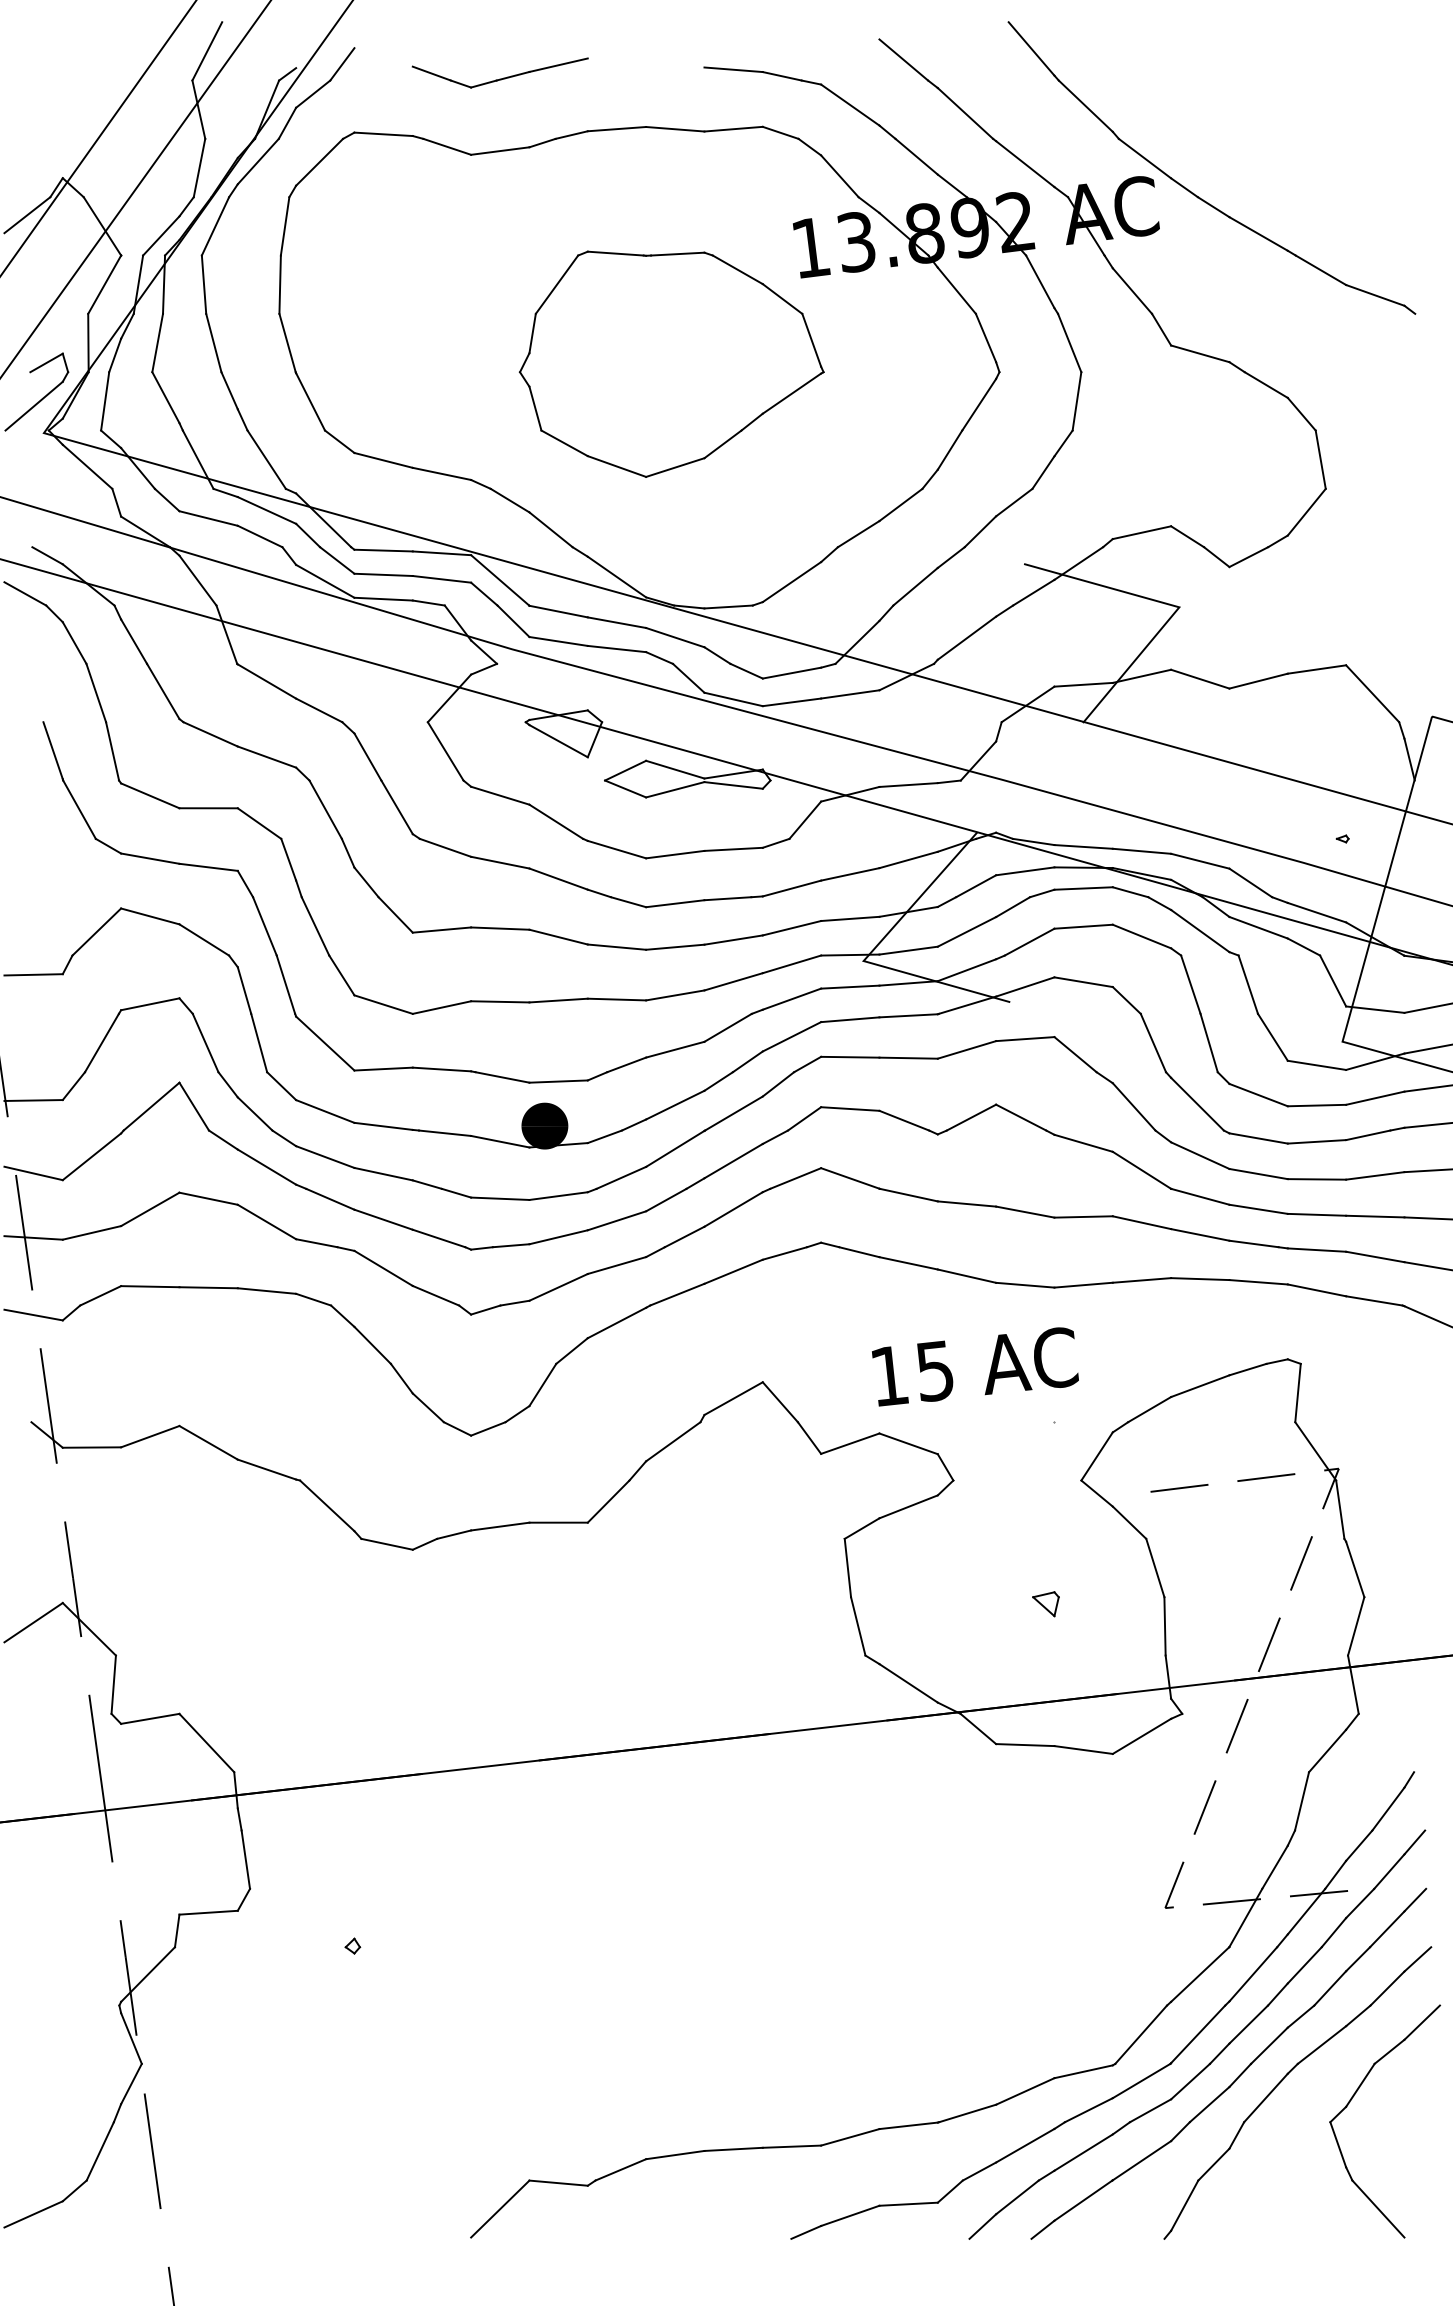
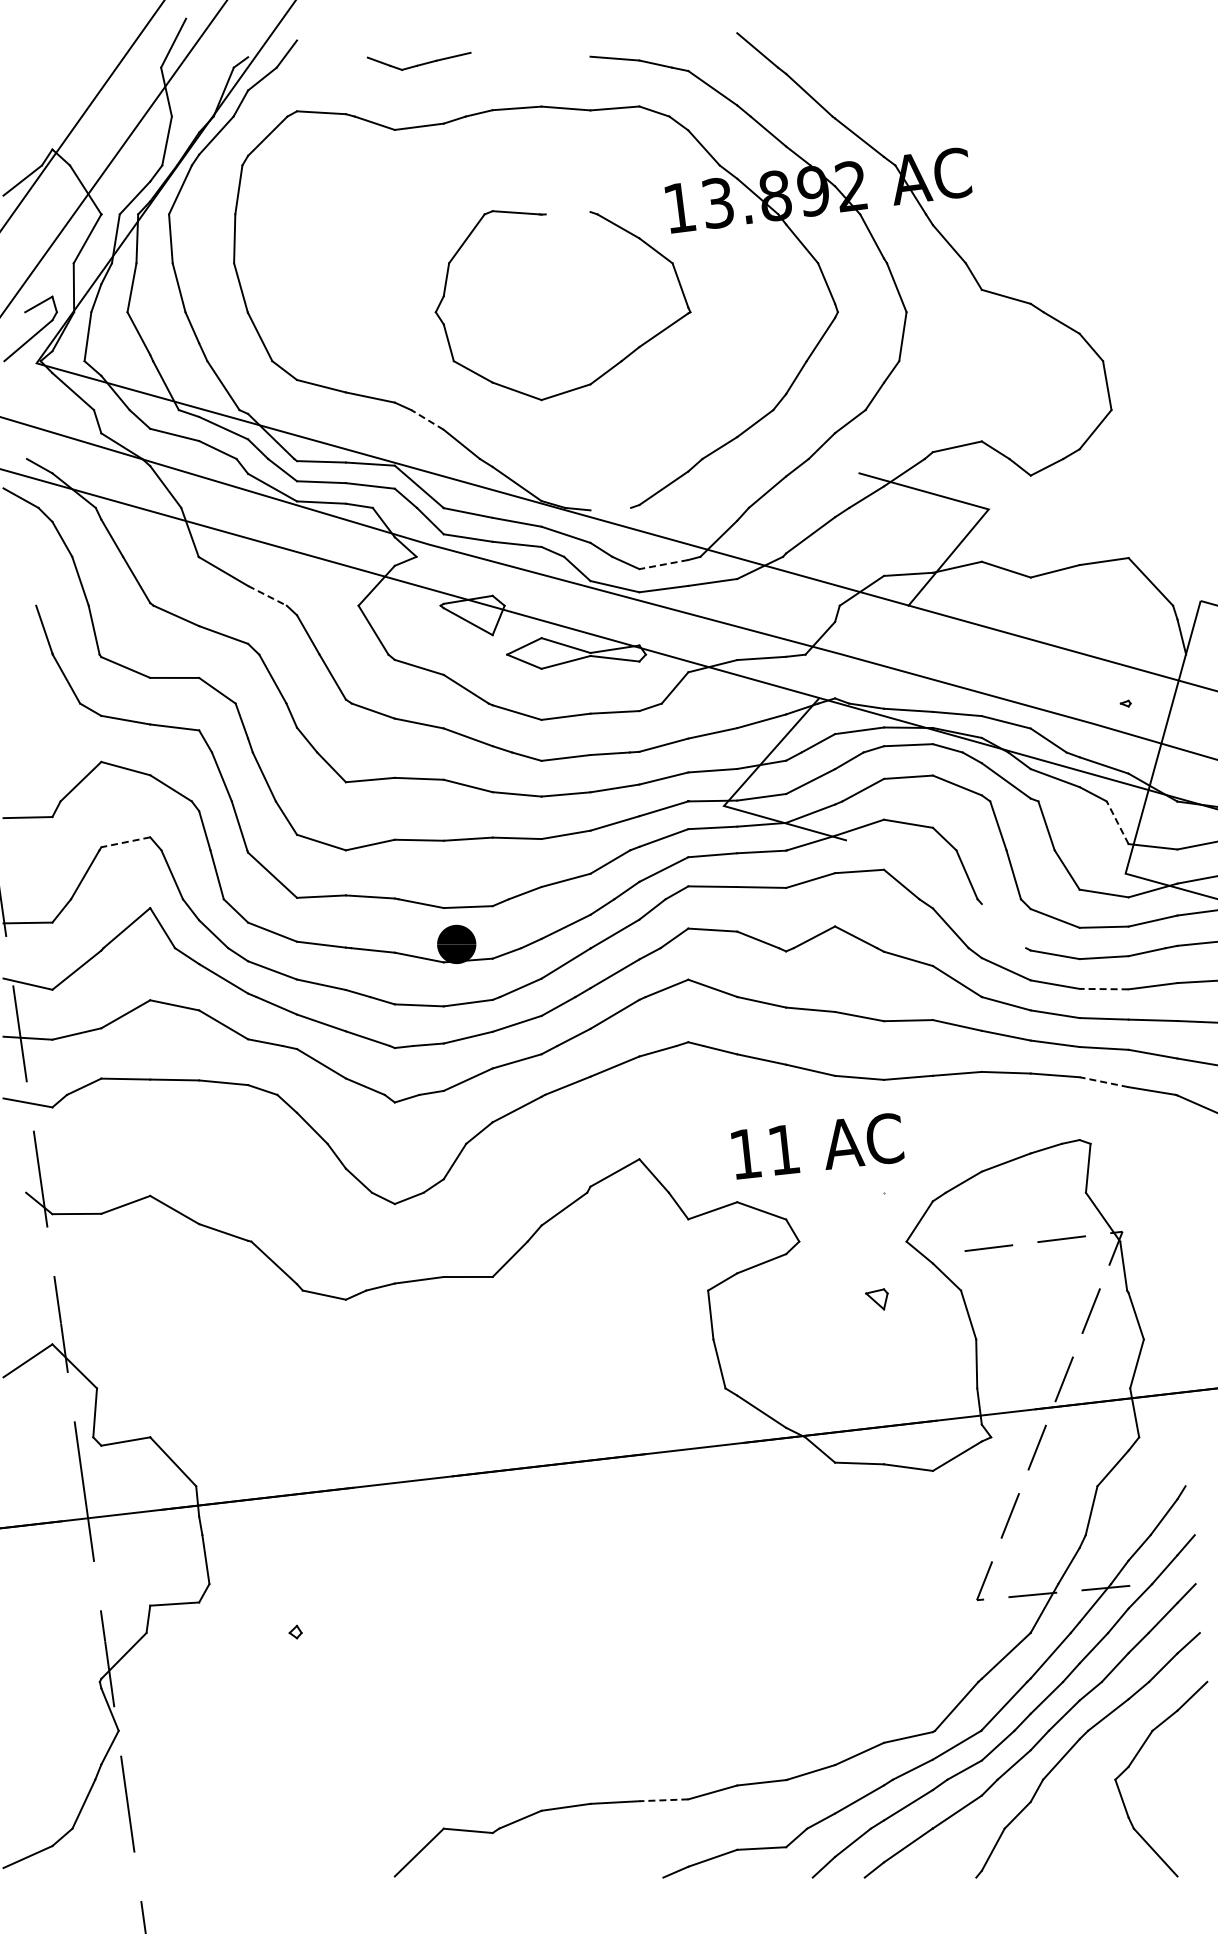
part: (499, 73) -> (418, 61), size x0.7
part: (1192, 191) -> (999, 160), removed
line: (677, 254) -> (567, 213), removed
line: (510, 500) -> (427, 419), solid -> dashed
line: (728, 606) -> (610, 508), removed
line: (791, 673) -> (663, 564), solid -> dashed
line: (319, 709) -> (267, 595), solid -> dashed
line: (1332, 980) -> (1117, 822), solid -> dashed
line: (149, 1004) -> (125, 842), solid -> dashed
line: (1196, 1104) -> (1003, 926), removed
line: (1316, 1179) -> (1103, 989), solid -> dashed
line: (1317, 1290) -> (1104, 1082), solid -> dashed
text: (935, 1370) -> (784, 1149), 15 -> 11
part: (1045, 1604) -> (876, 1299), moved
line: (791, 2146) -> (663, 1800), solid -> dashed

